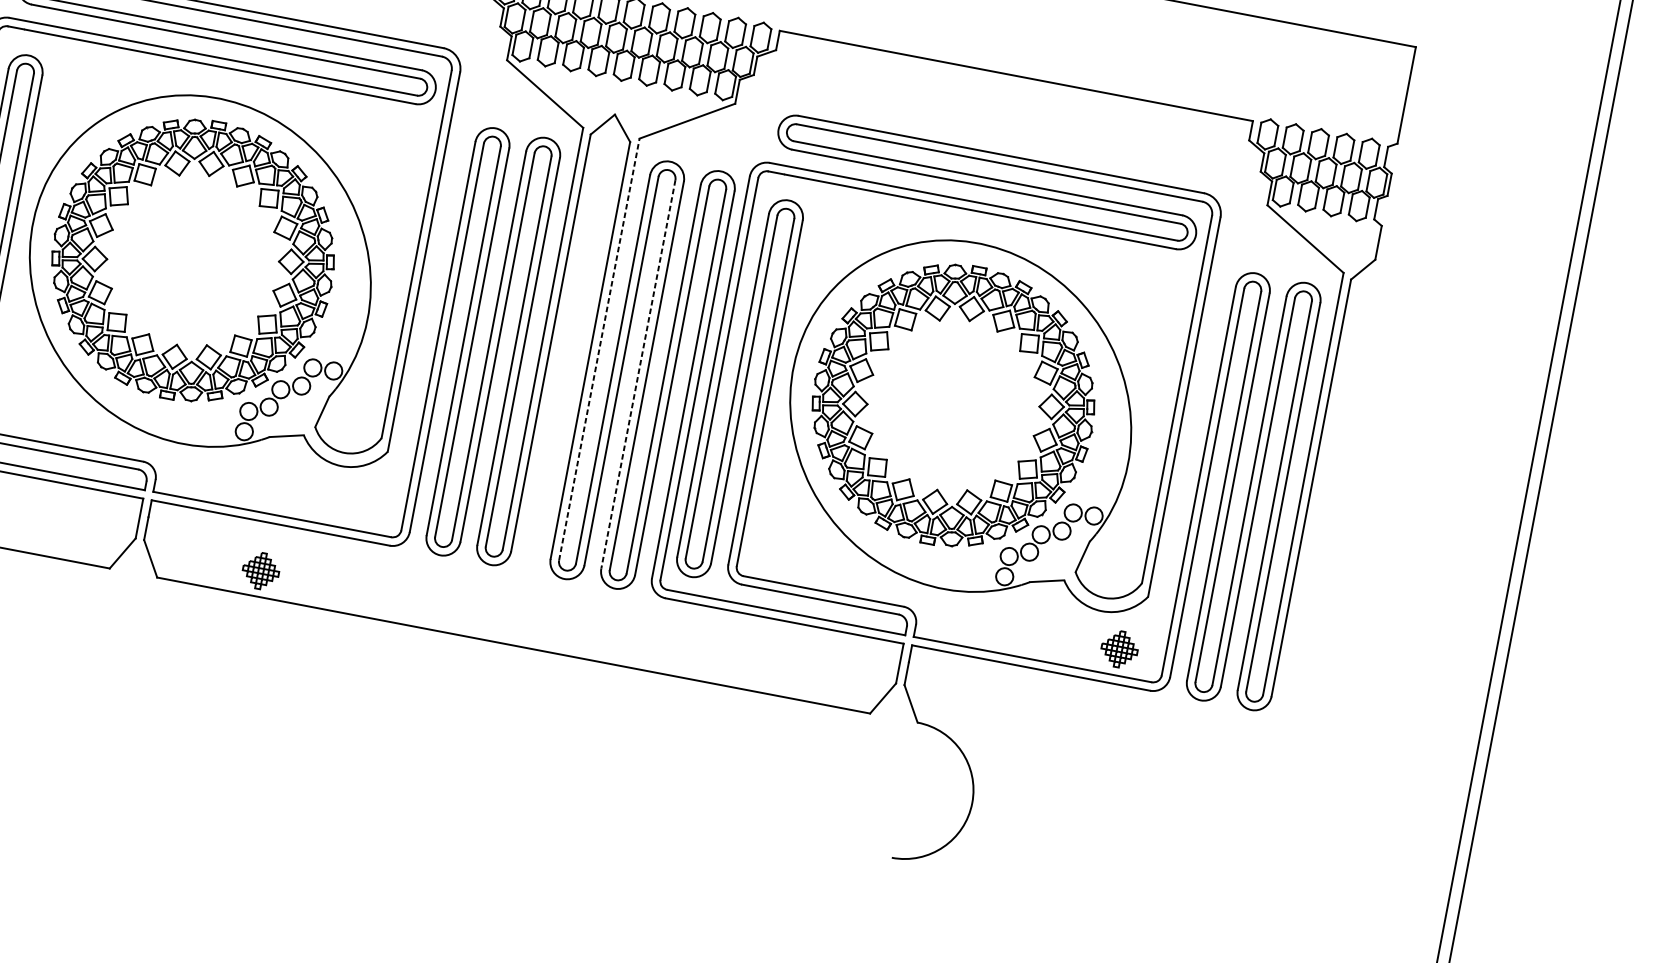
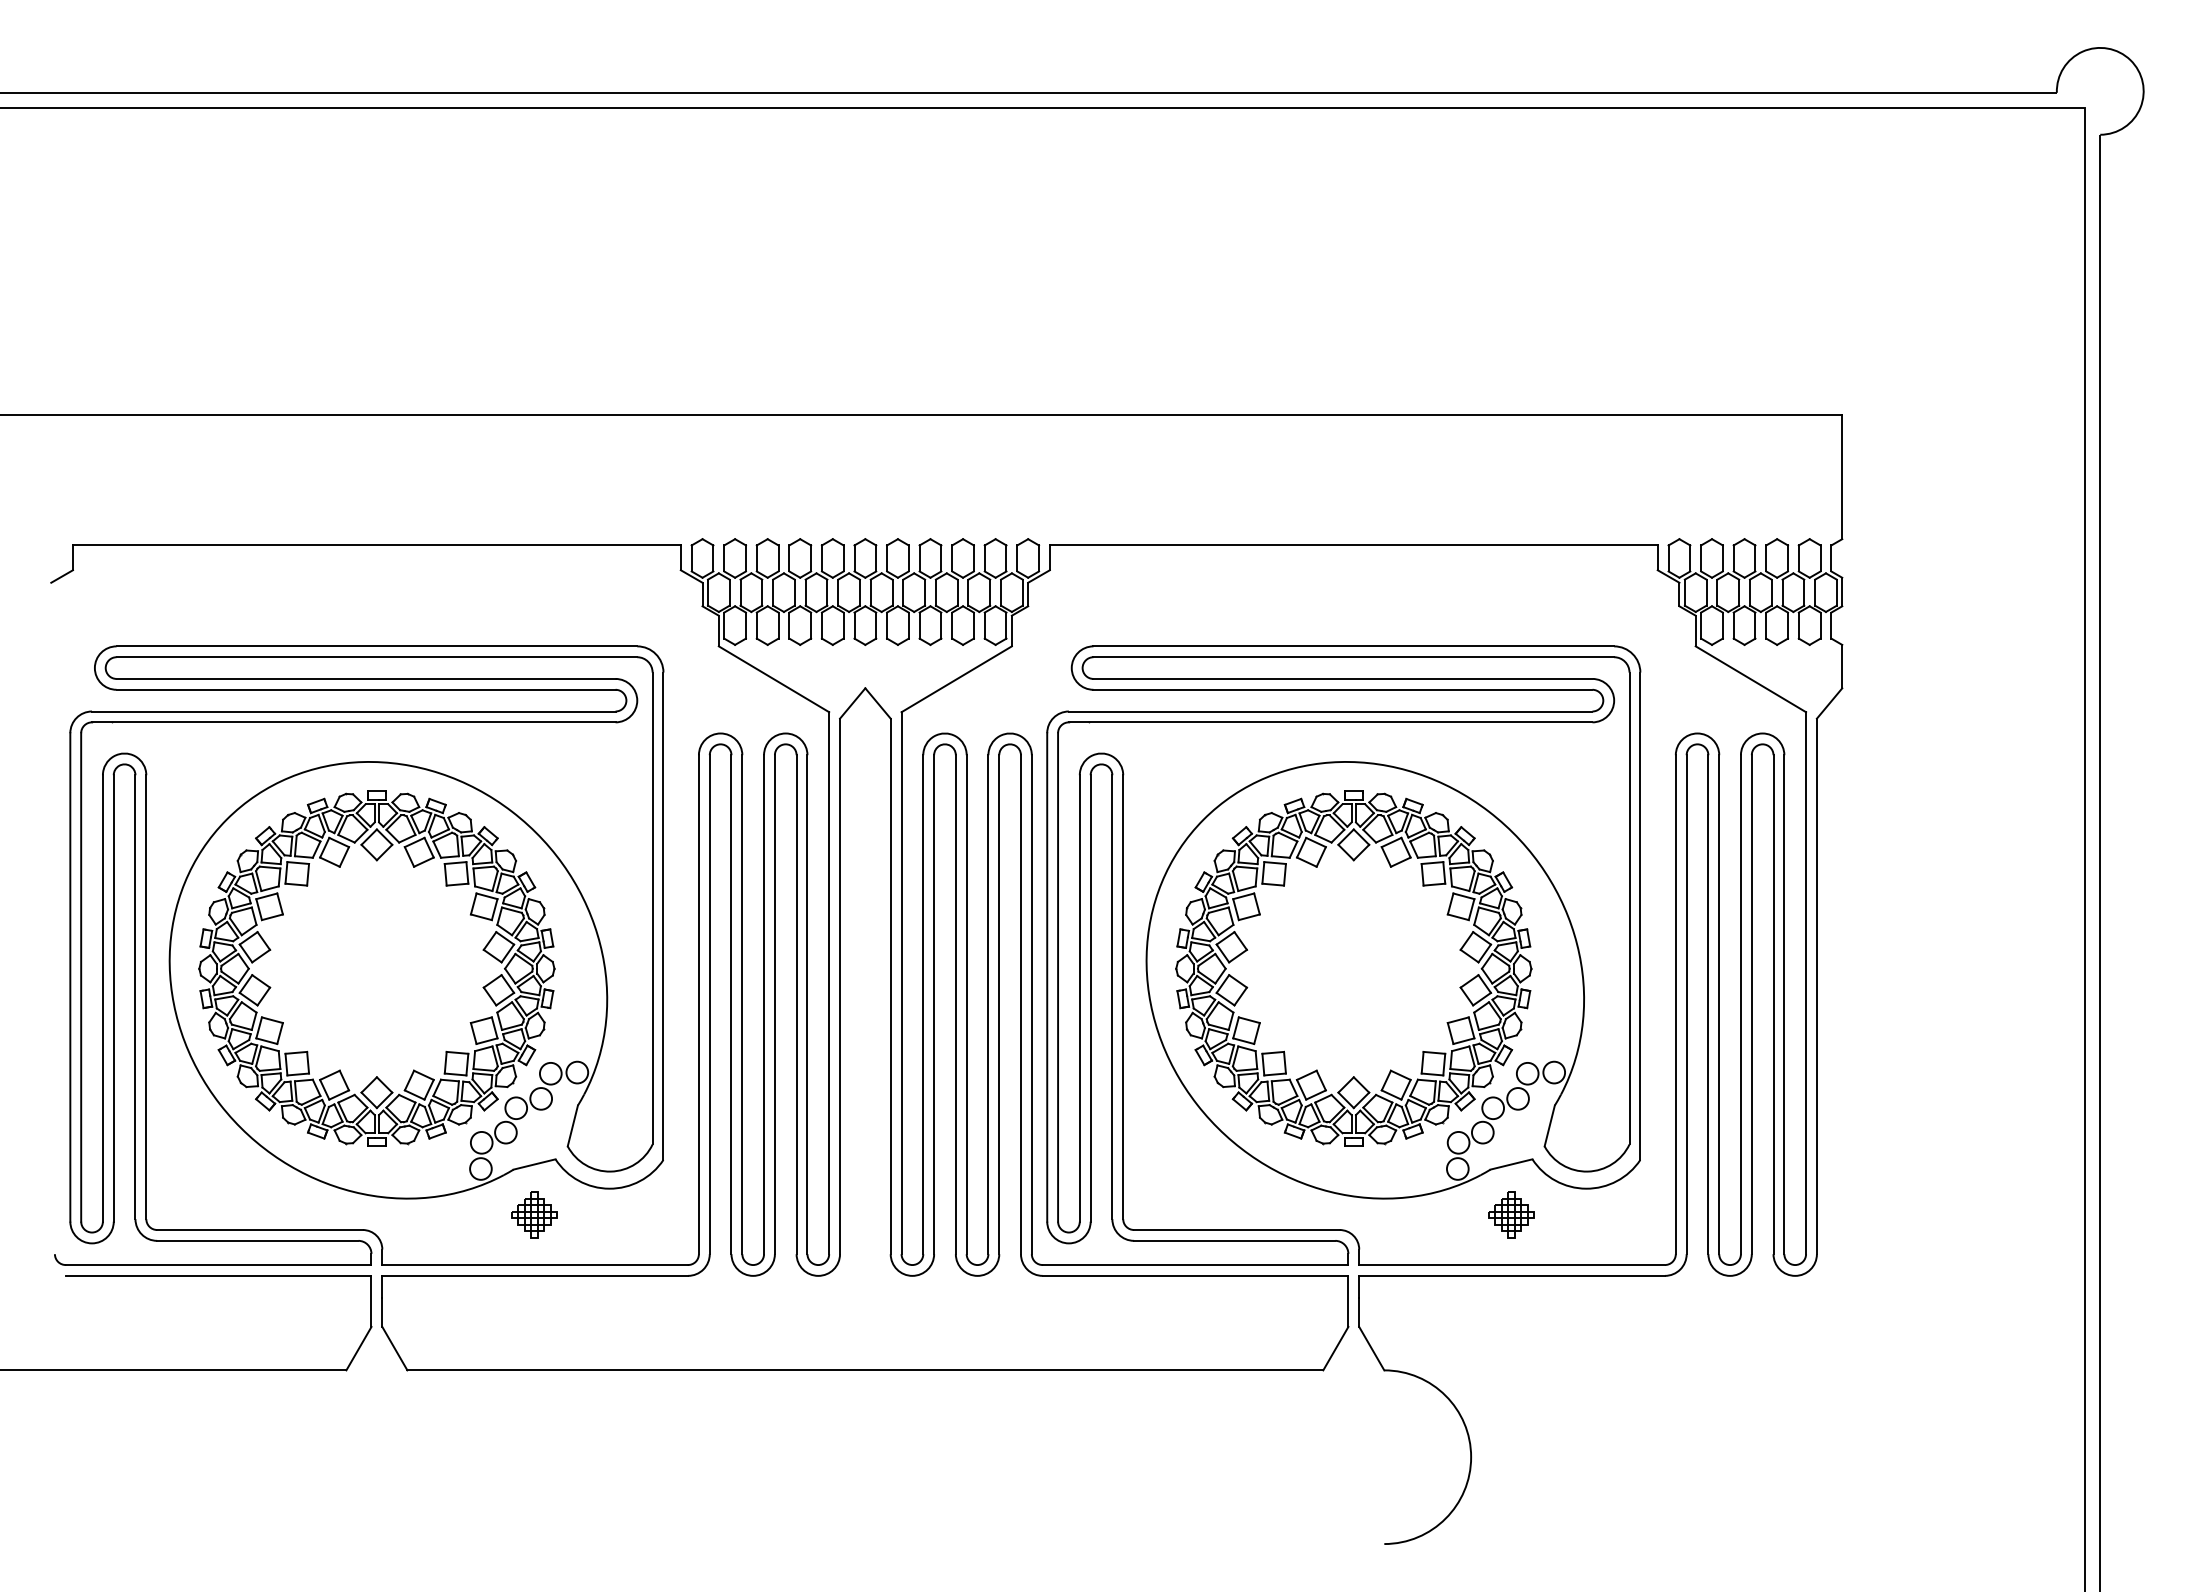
line: (599, 349) -> (901, 983), dashed -> solid
line: (638, 374) -> (955, 1005), dashed -> solid
part: (261, 570) -> (534, 1214), moved
part: (1119, 649) -> (1511, 1214), moved

